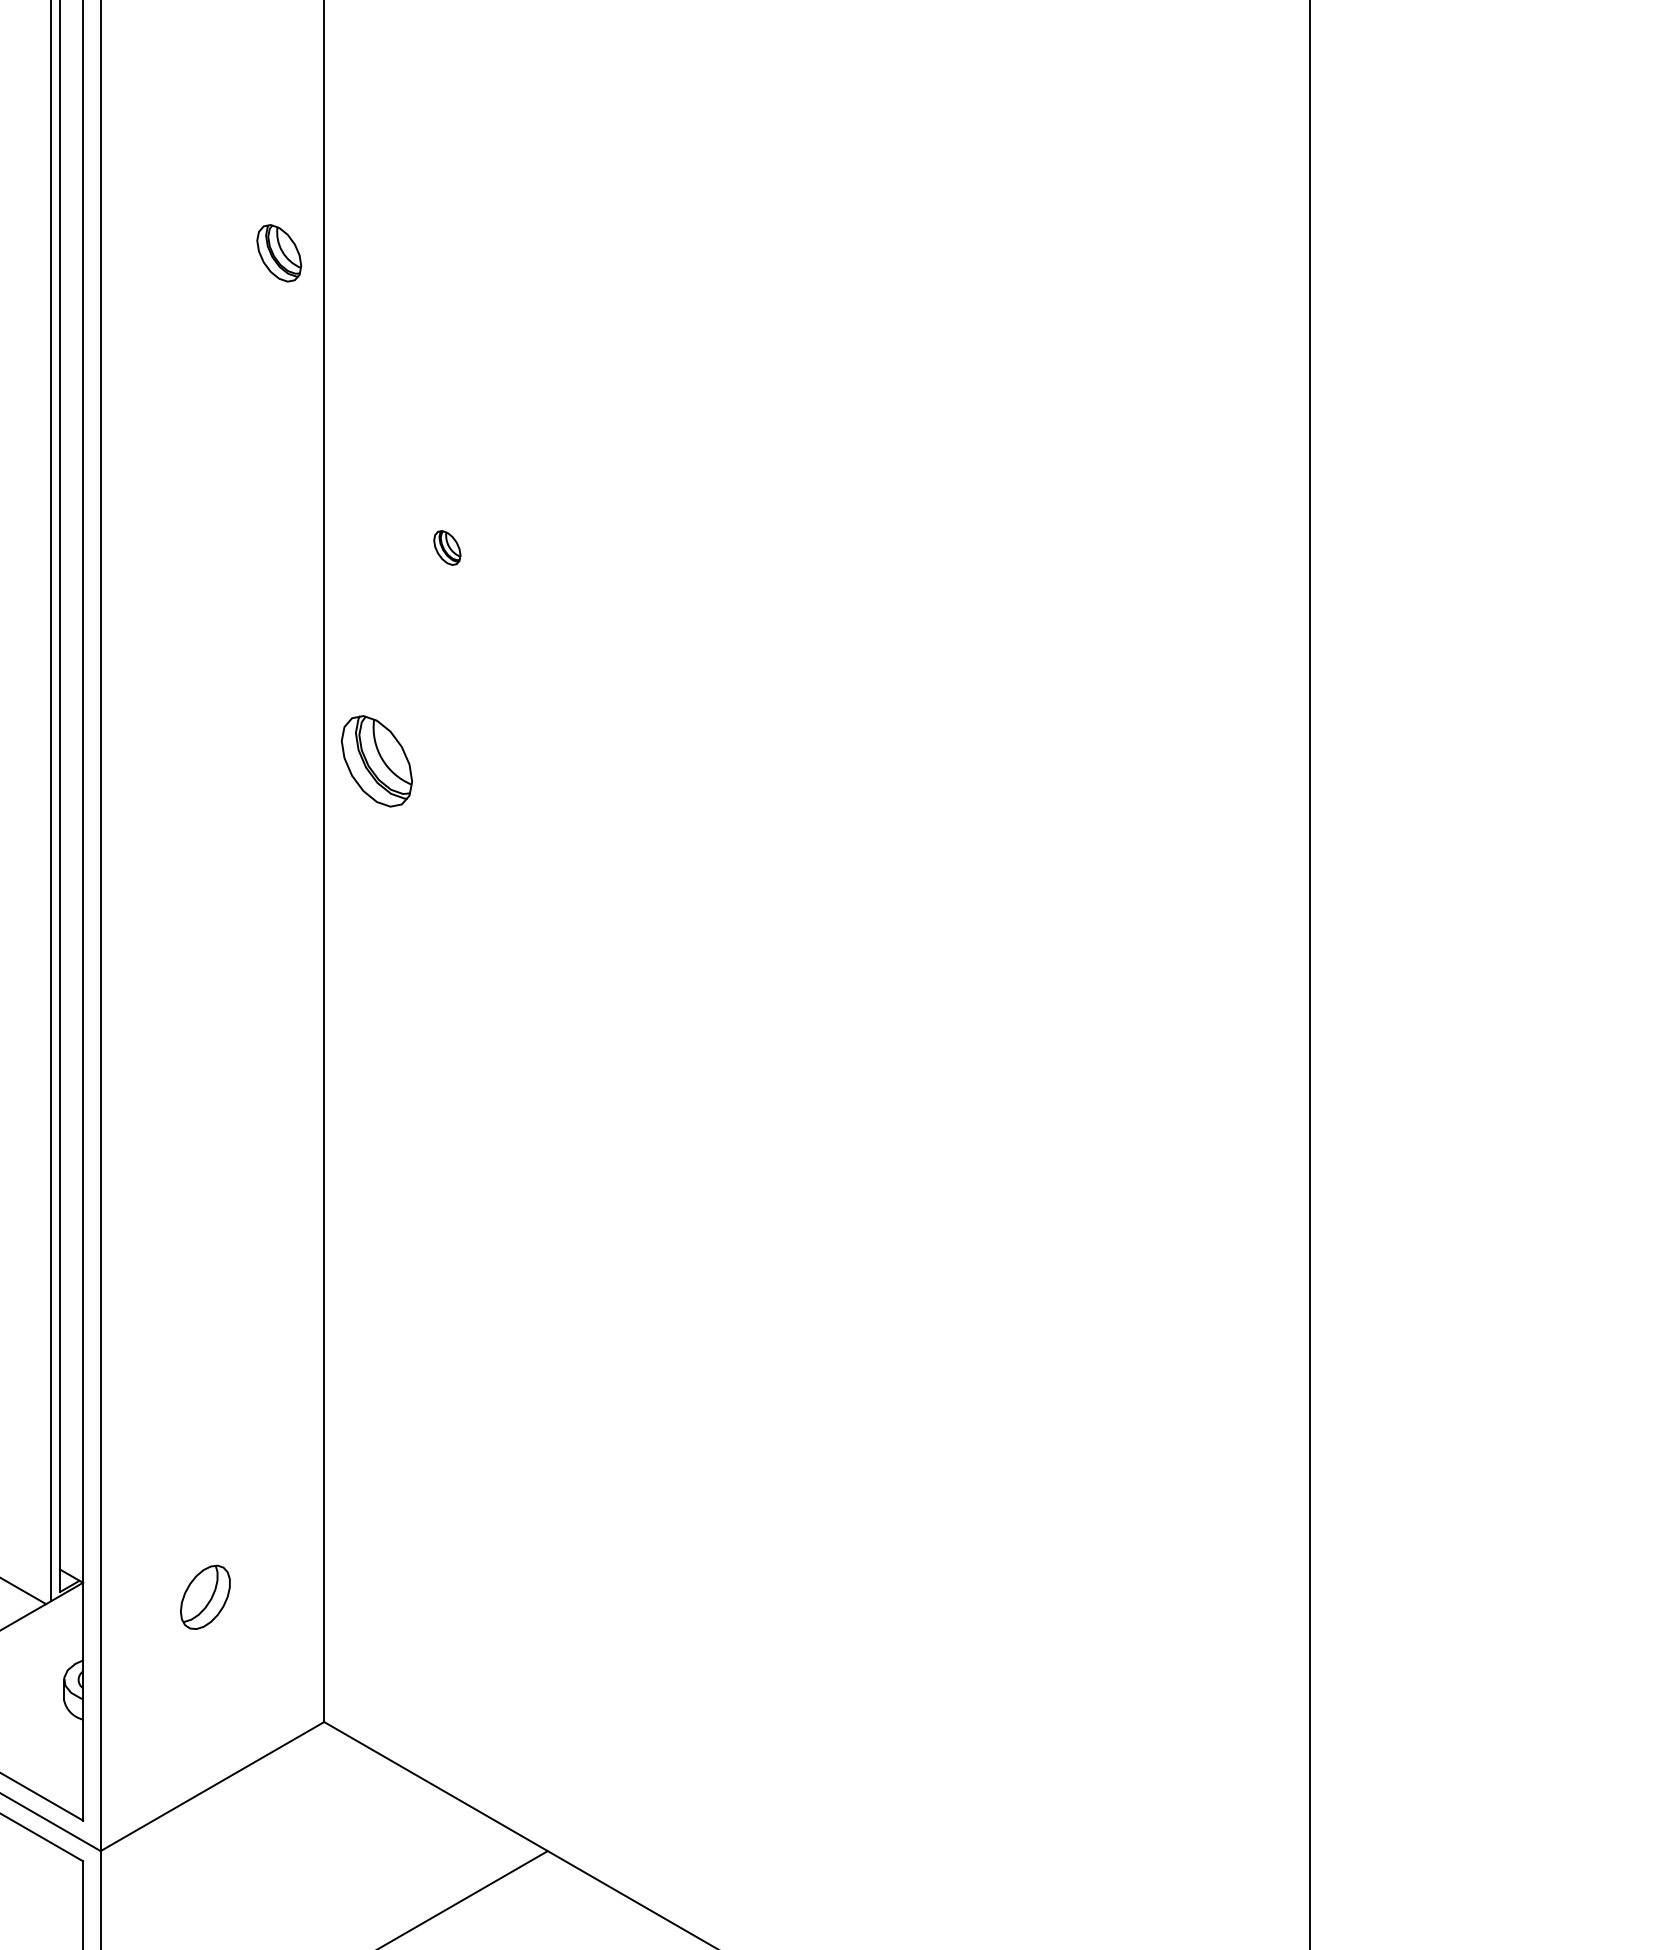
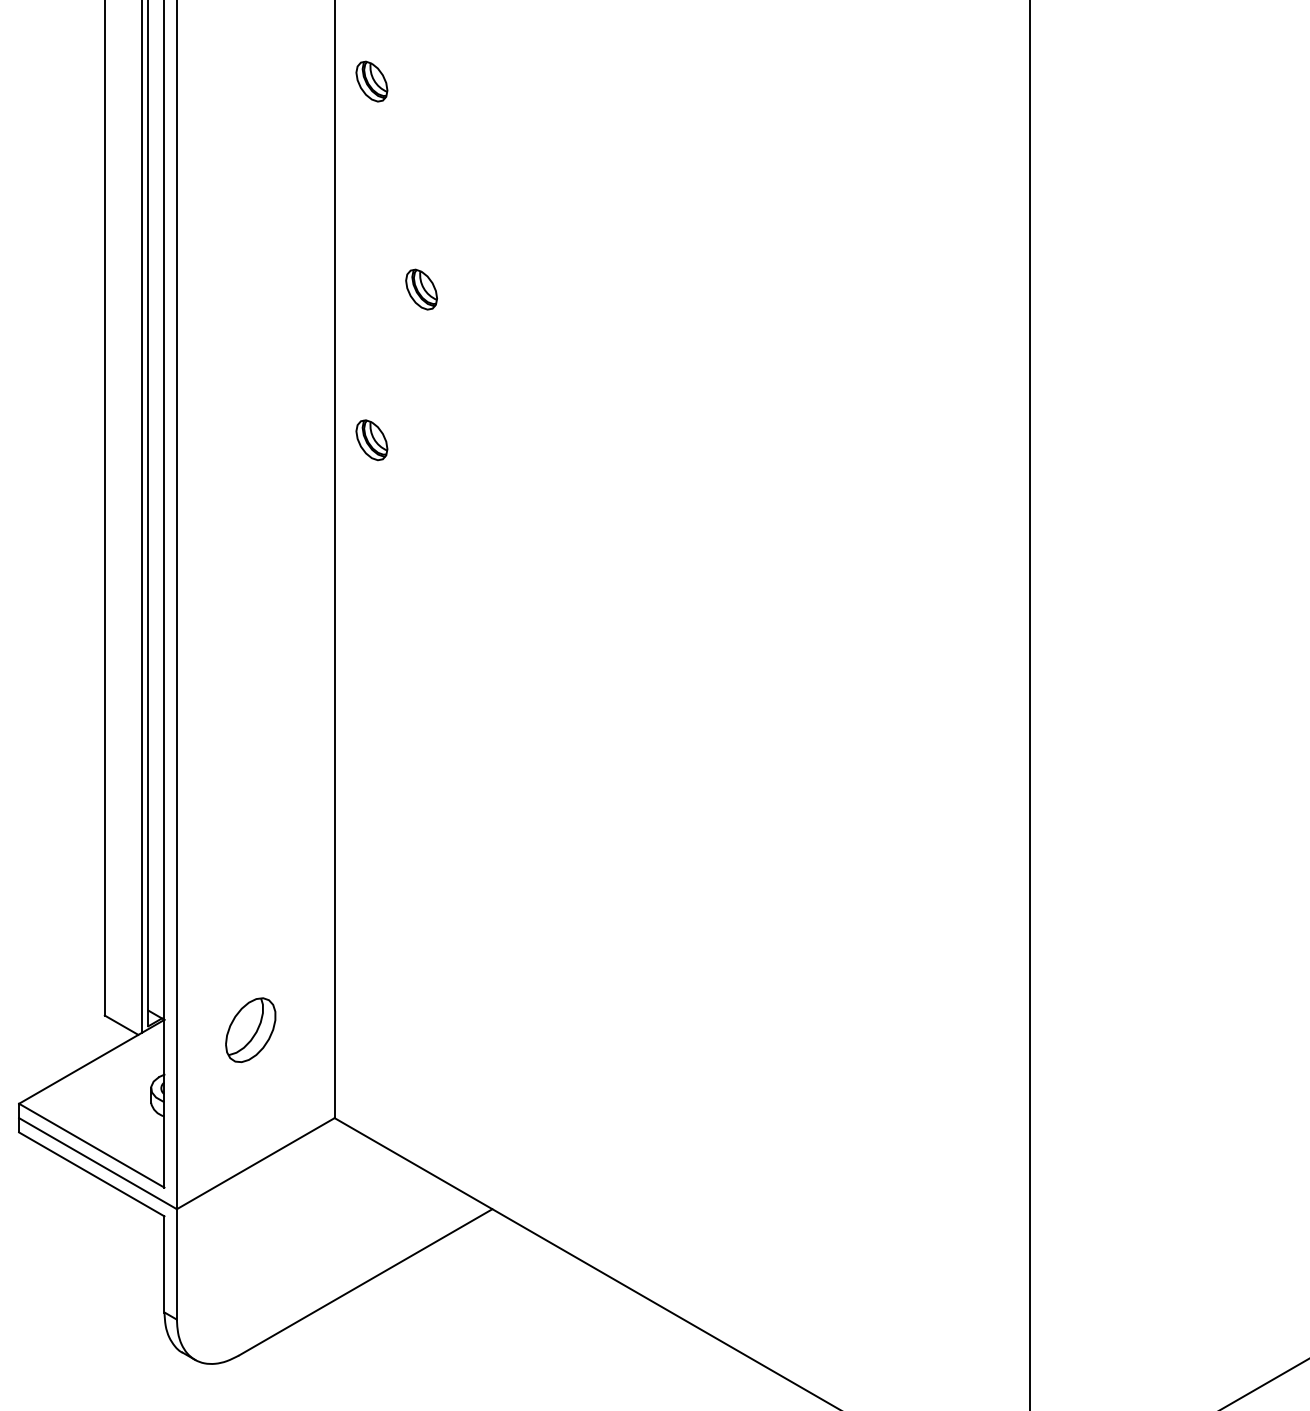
part: (278, 253) -> (371, 81), moved
part: (447, 547) -> (421, 289), size x1.67
part: (376, 761) -> (371, 440), size x0.62
part: (204, 1596) -> (250, 1029), size x1.43

